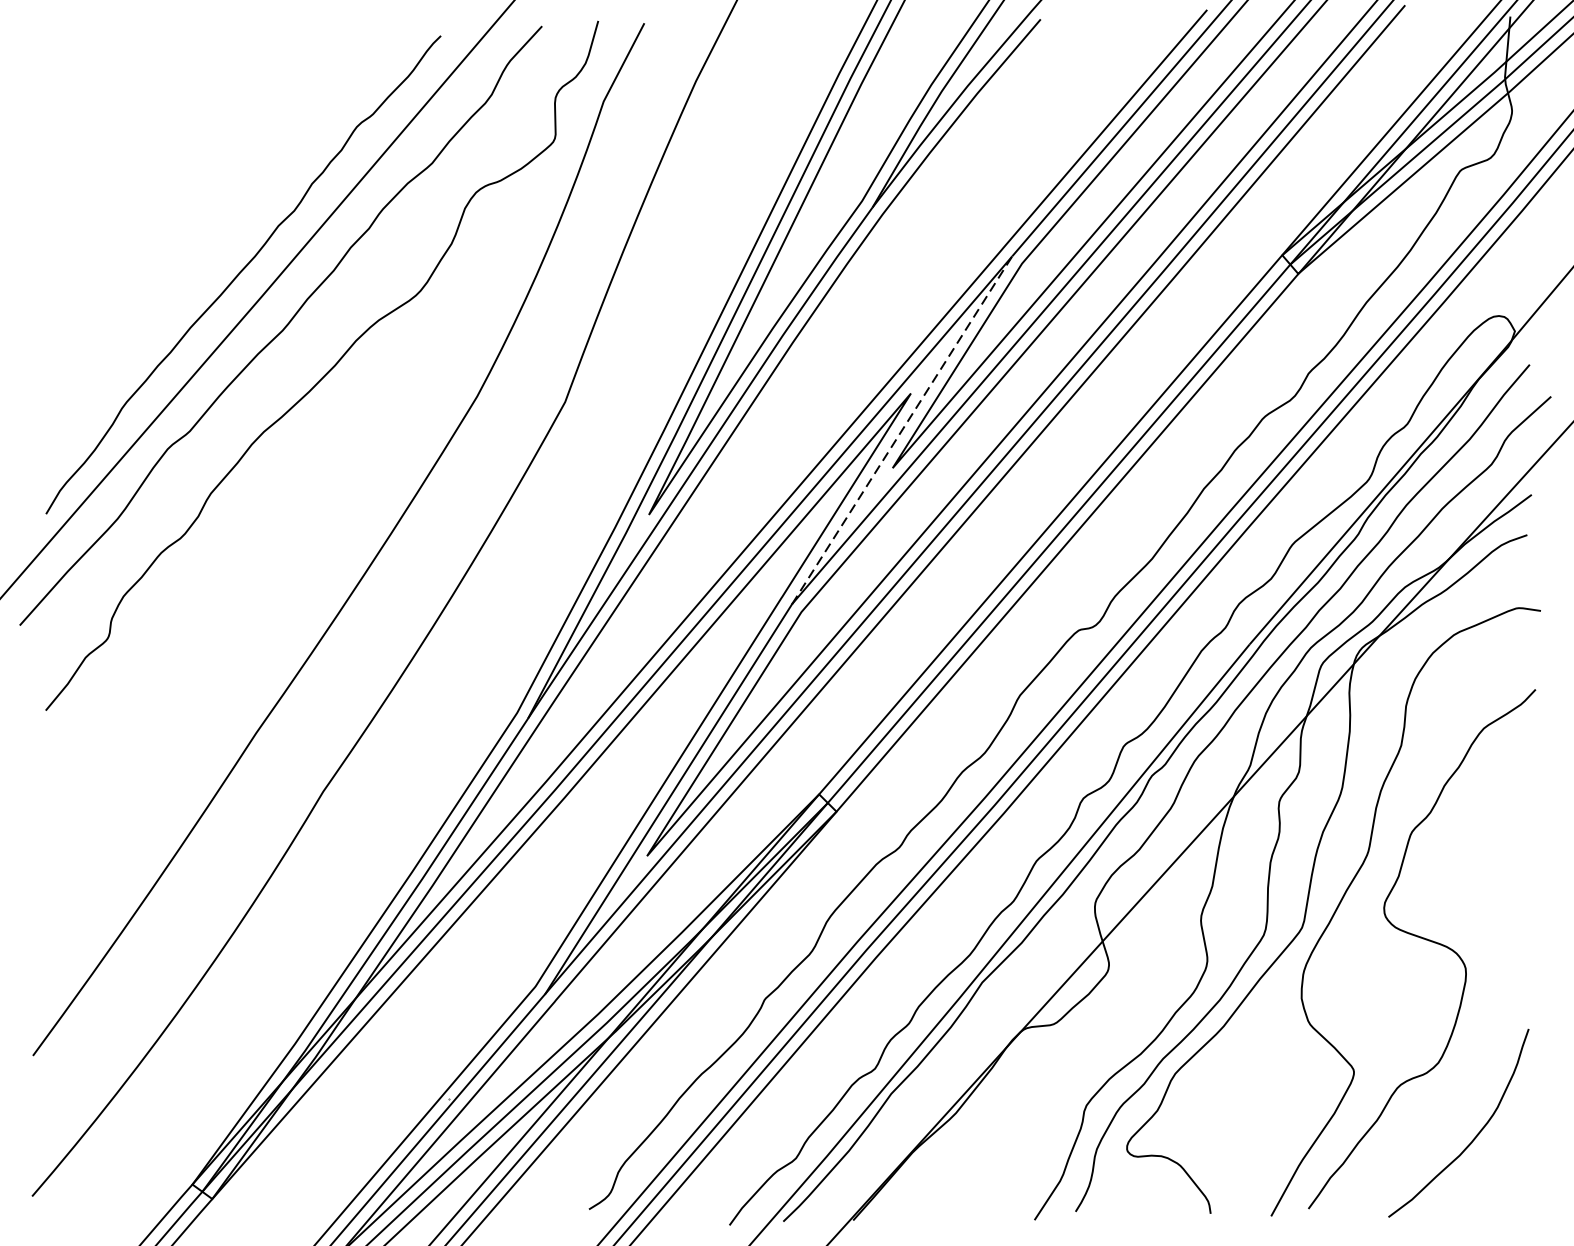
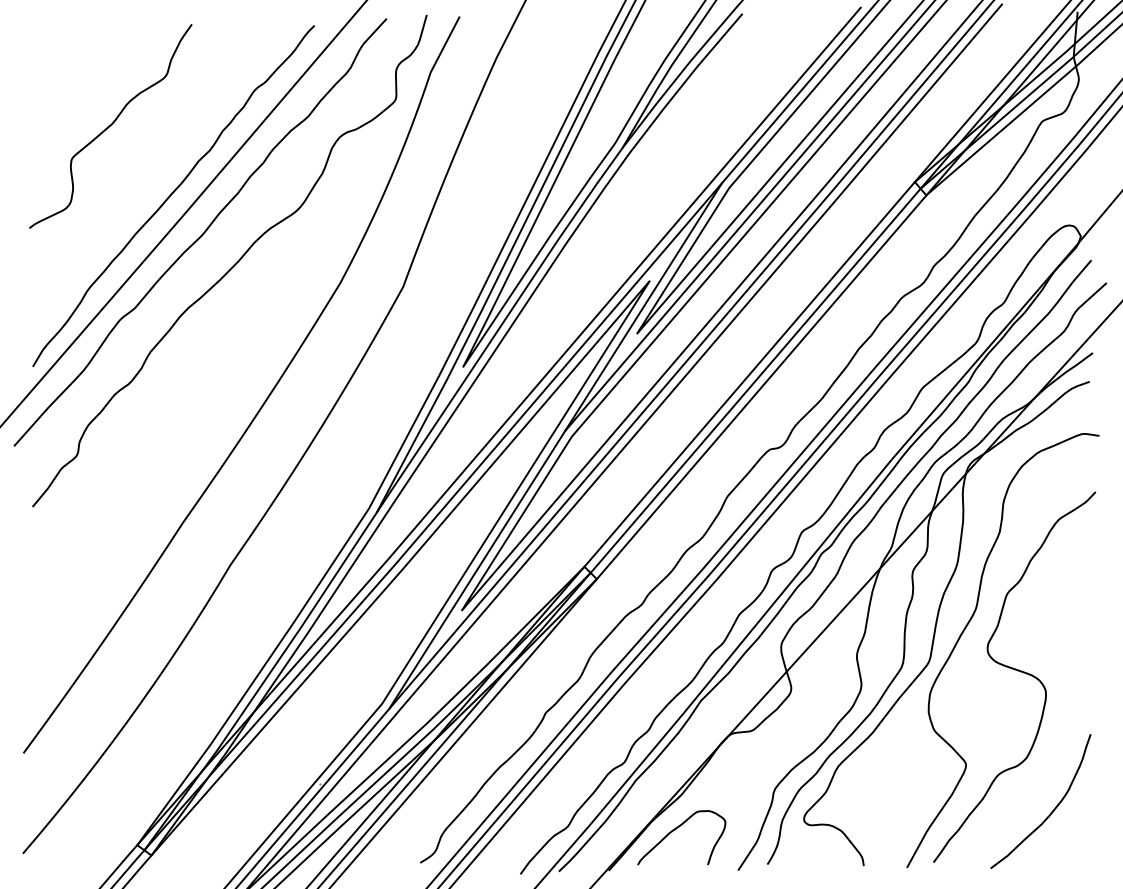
curve: (154, 177) -> (110, 126), added
line: (901, 429) -> (643, 306), dashed -> solid
curve: (948, 1162) -> (676, 829), added

